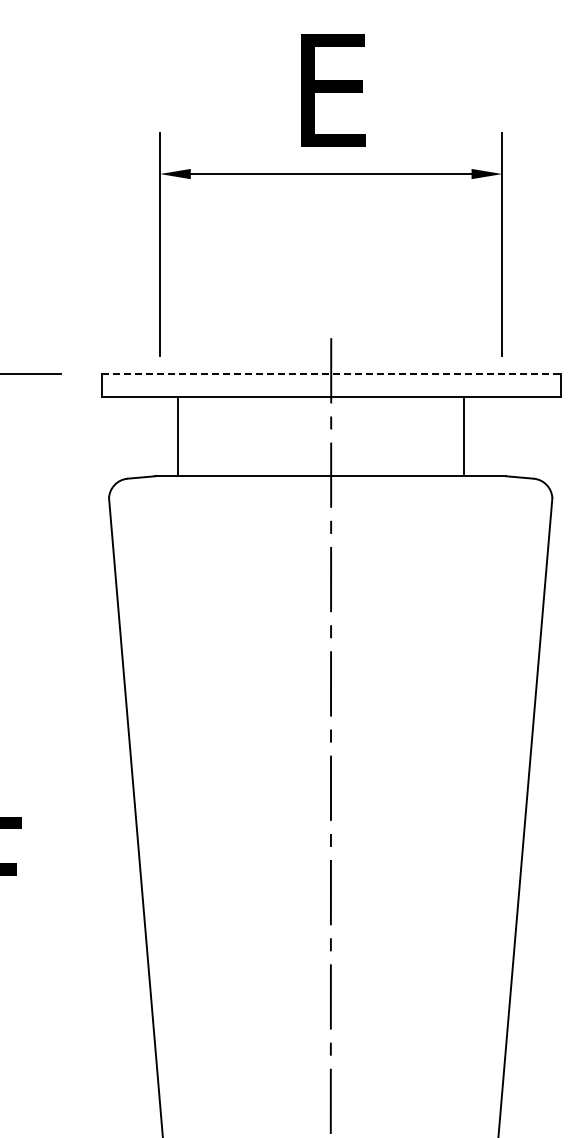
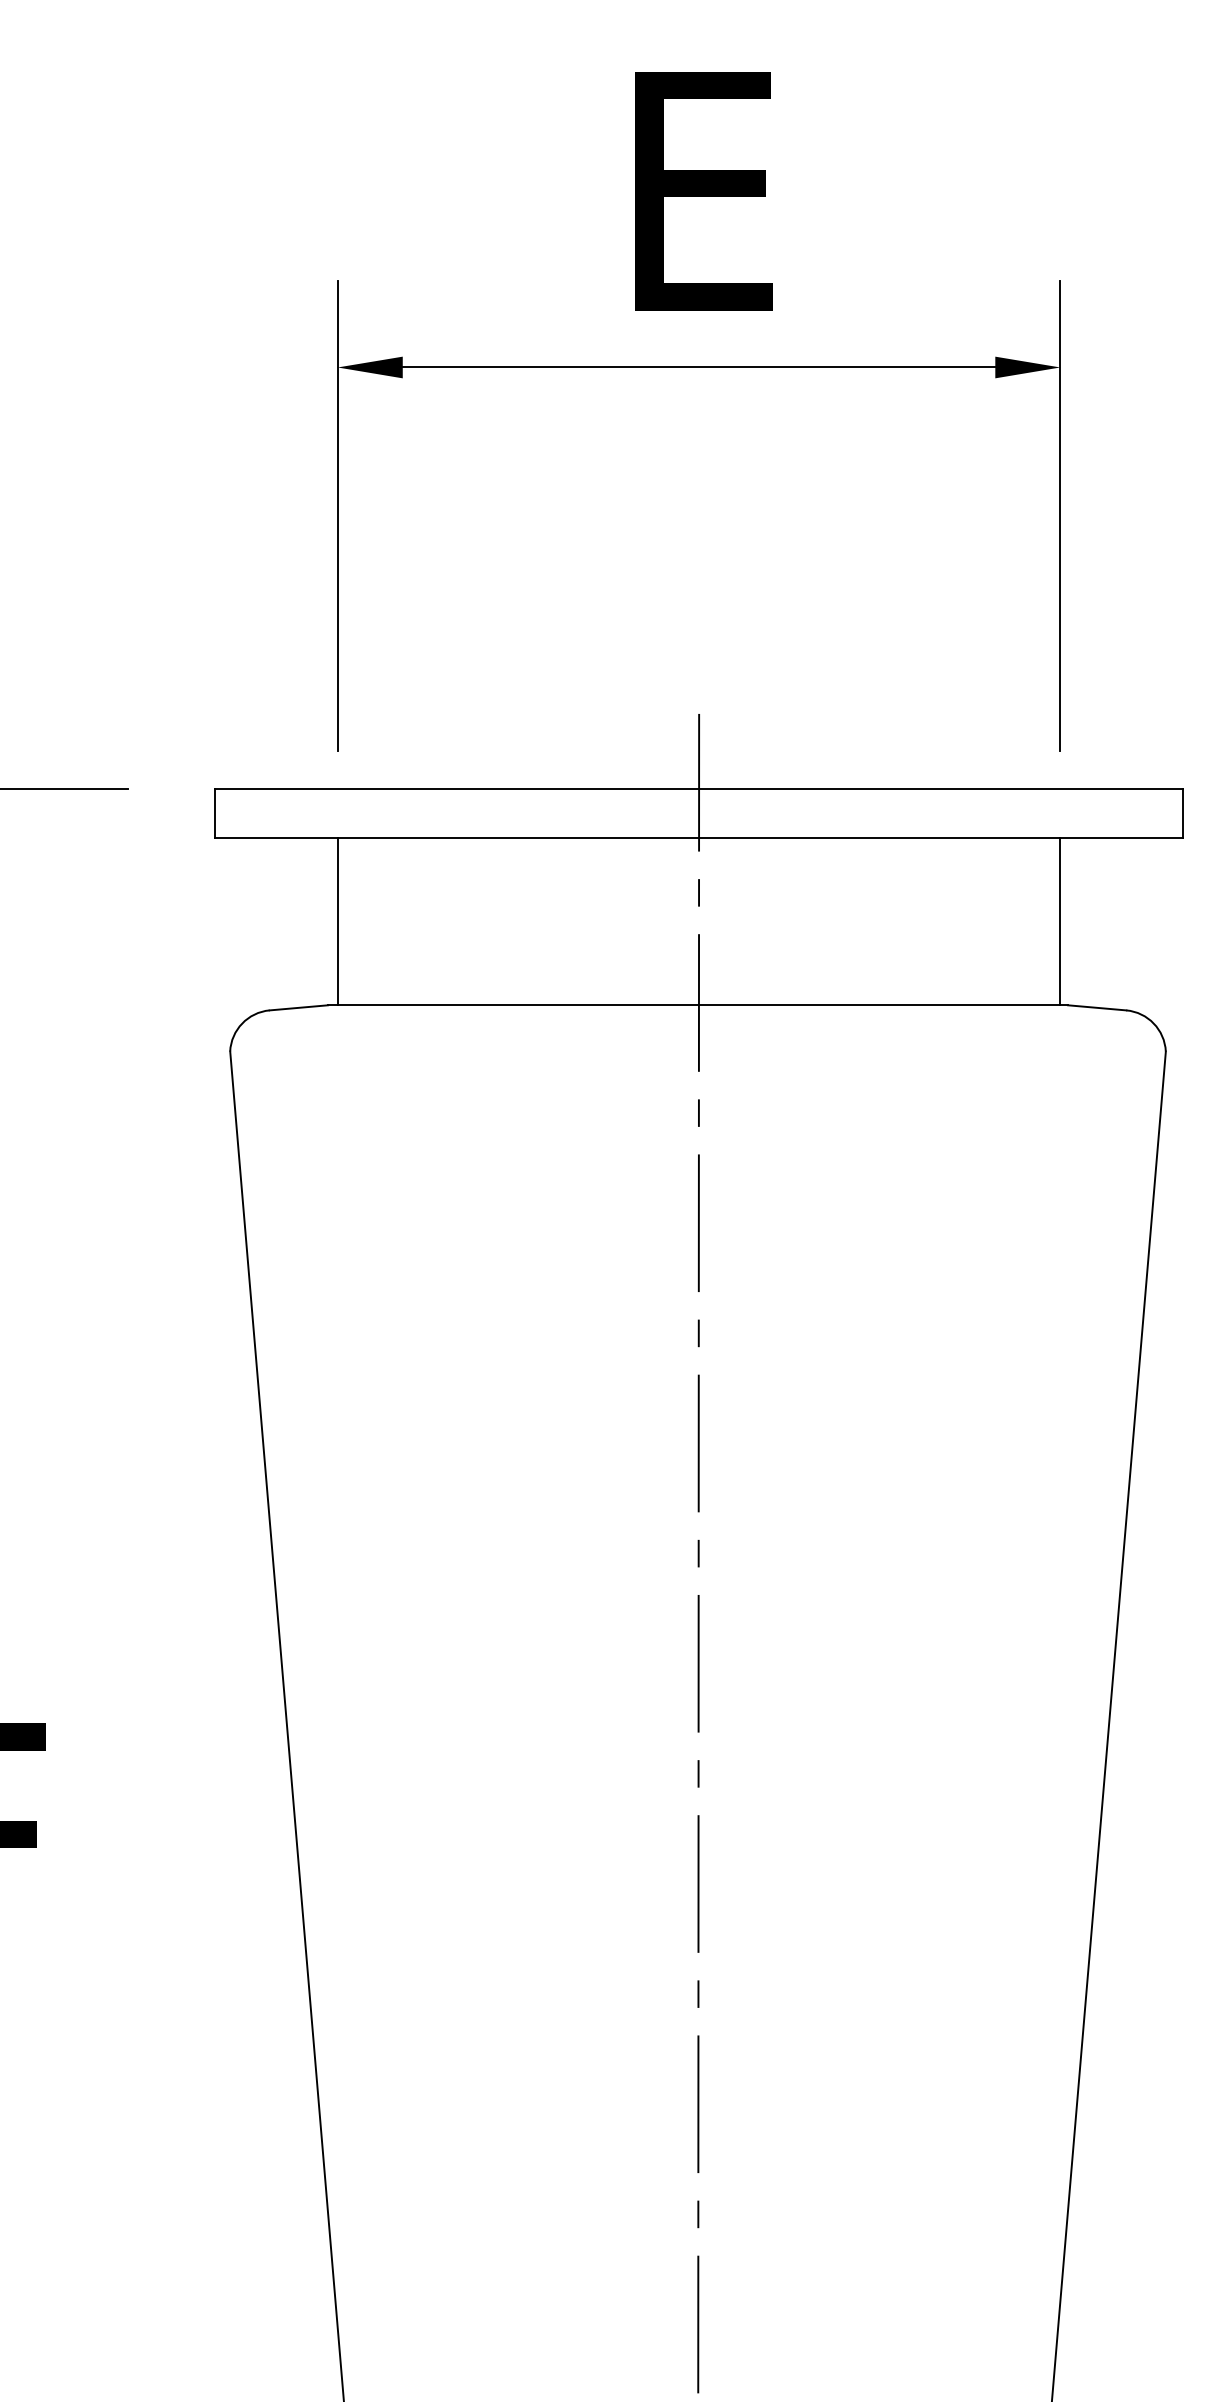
line: (331, 373) -> (699, 788), dashed -> solid
line: (178, 436) -> (338, 921), moved
line: (464, 436) -> (1060, 921), moved

